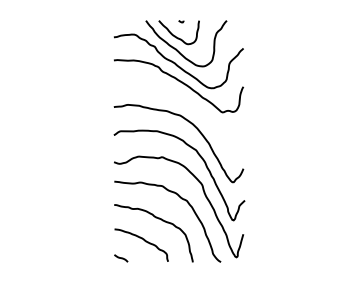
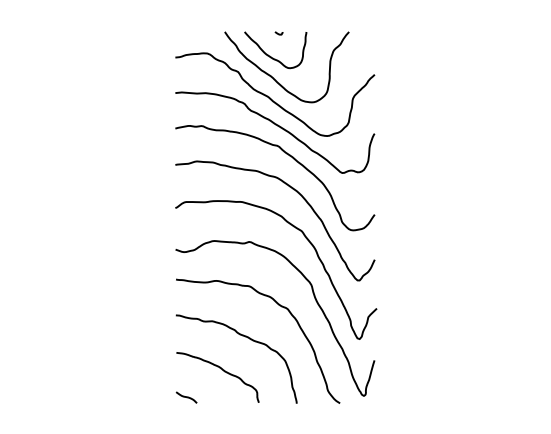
curve: (188, 102) -> (290, 157), added

